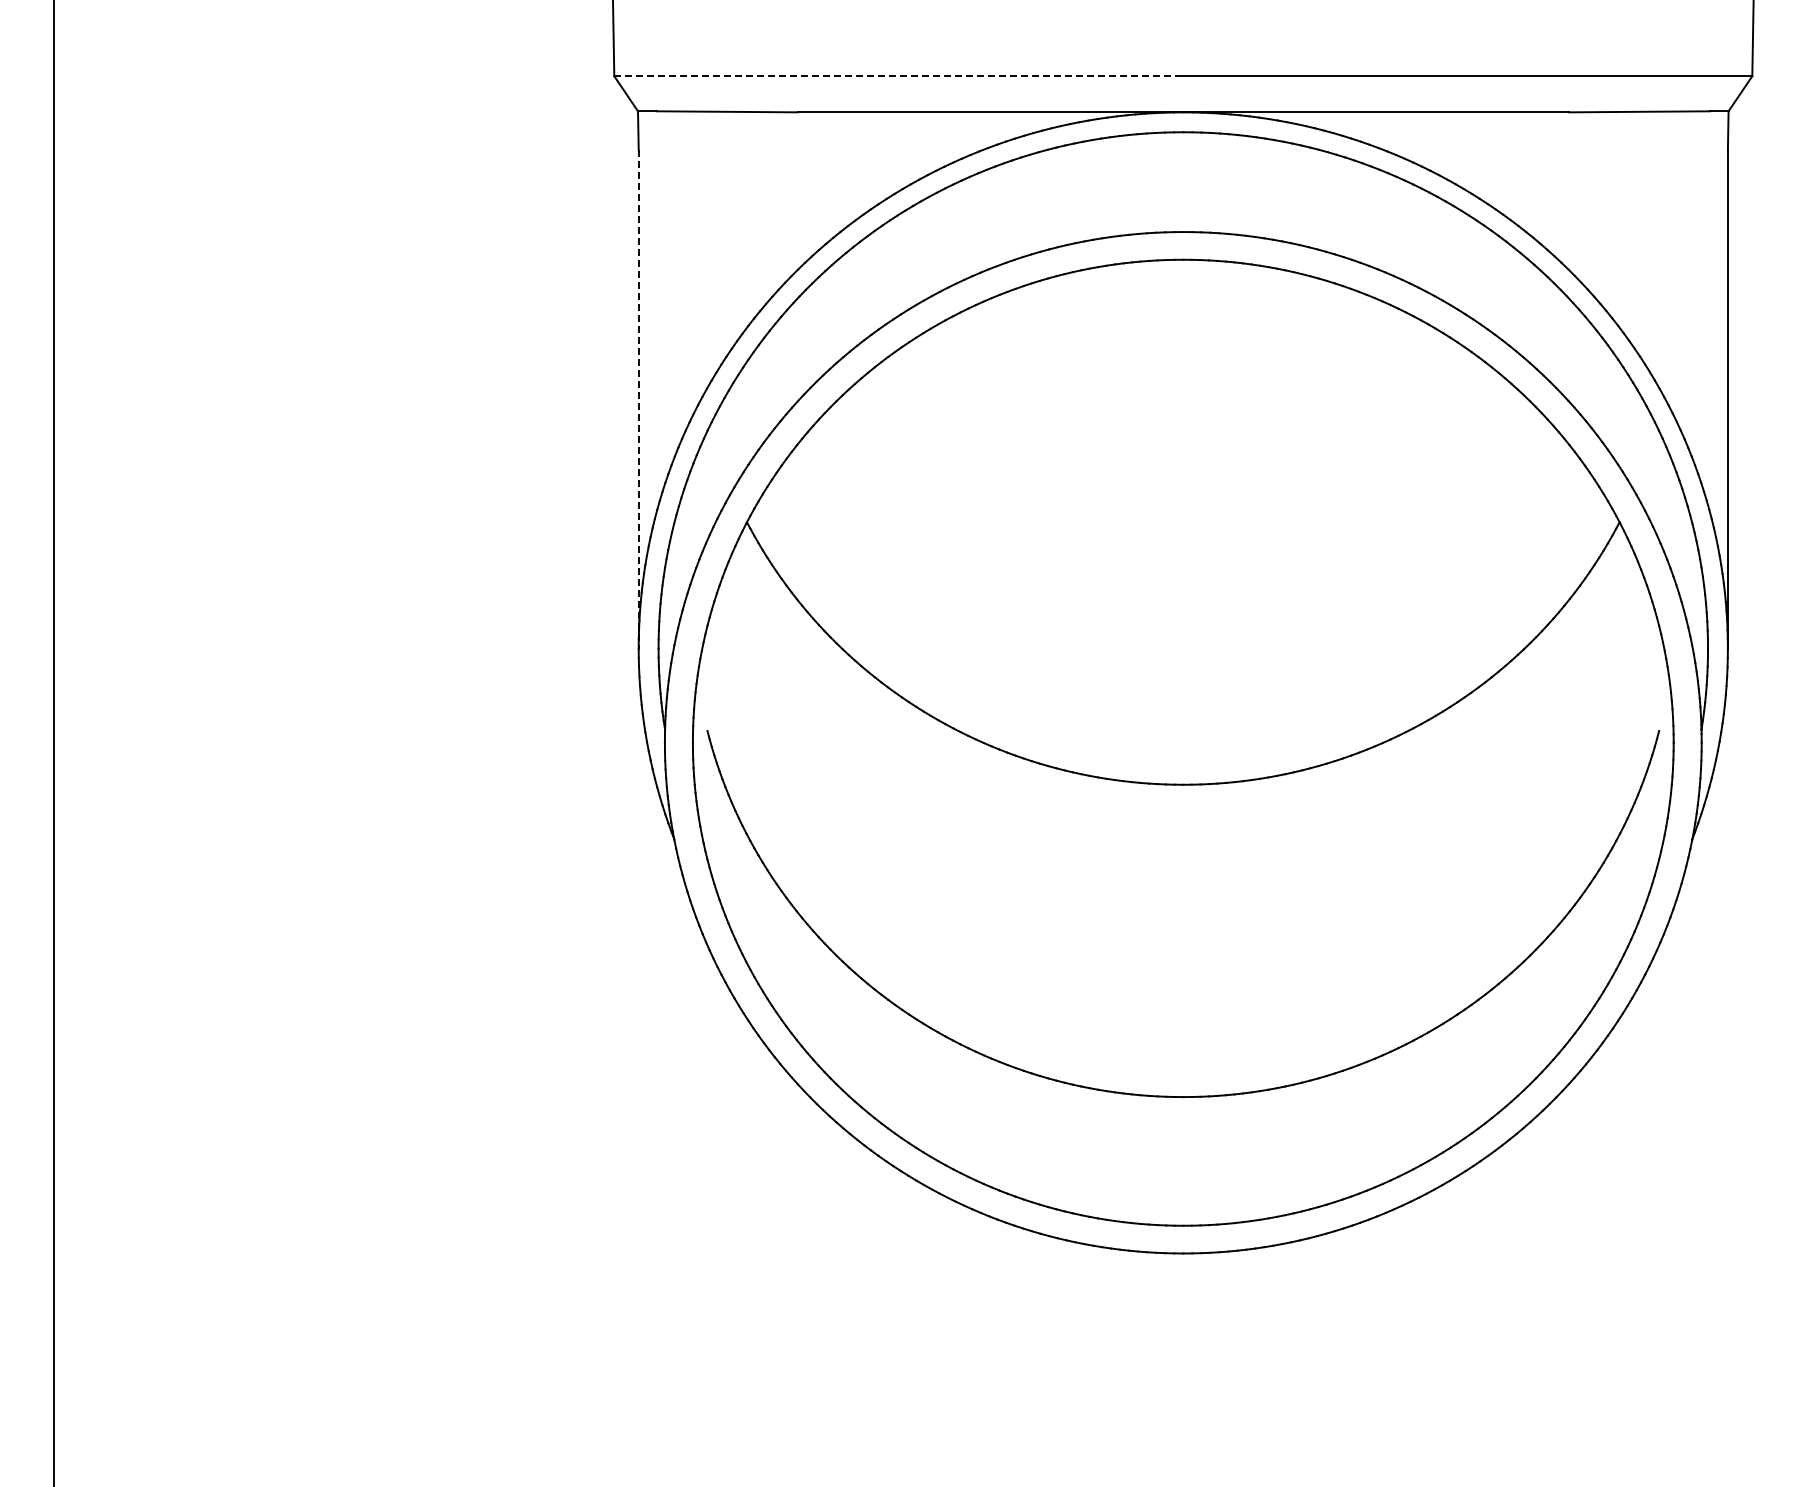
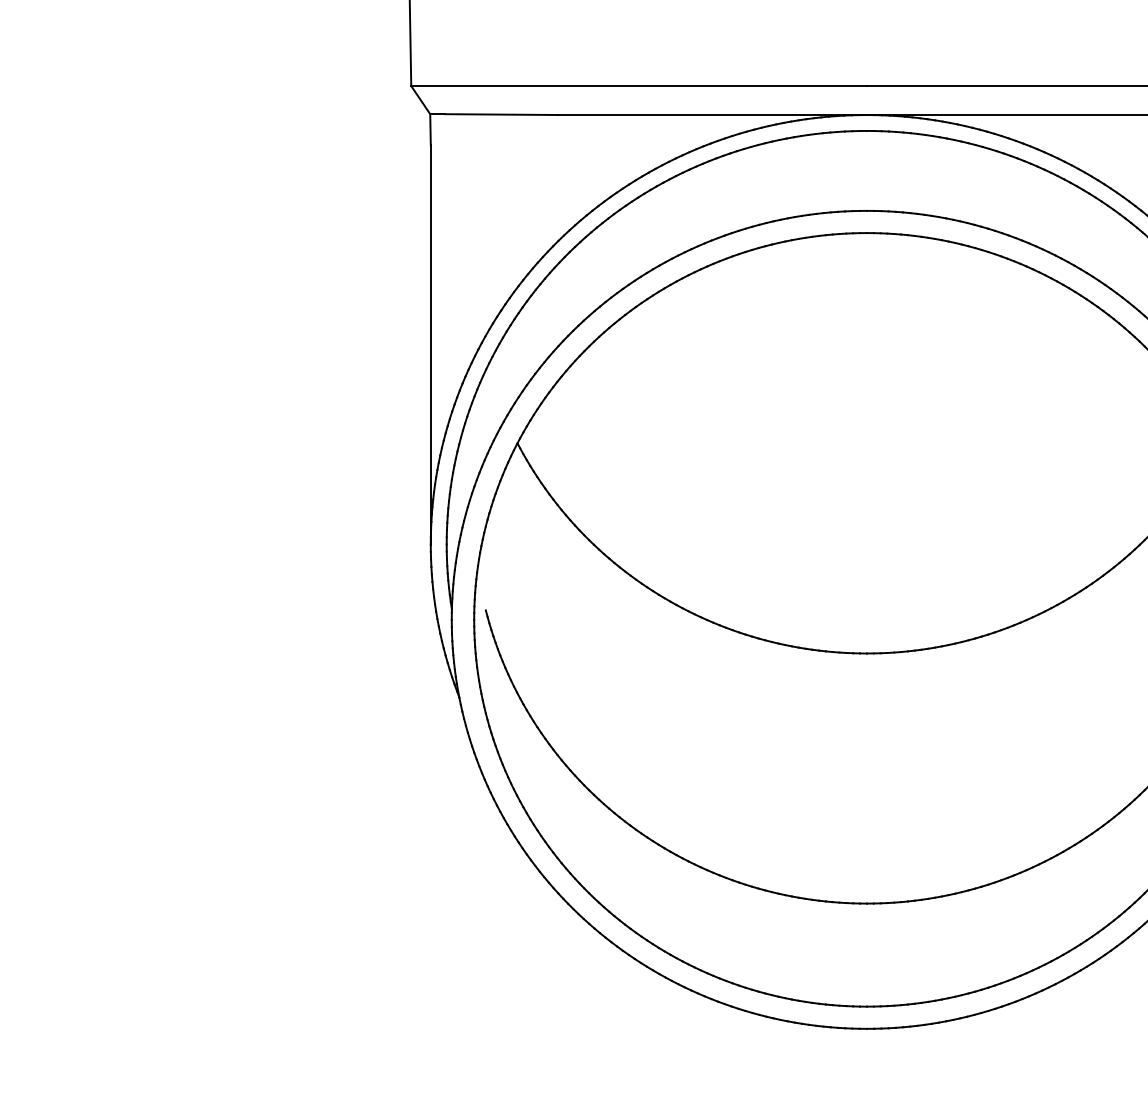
line: (899, 76) -> (639, 86), dashed -> solid
line: (638, 400) -> (430, 345), dashed -> solid

